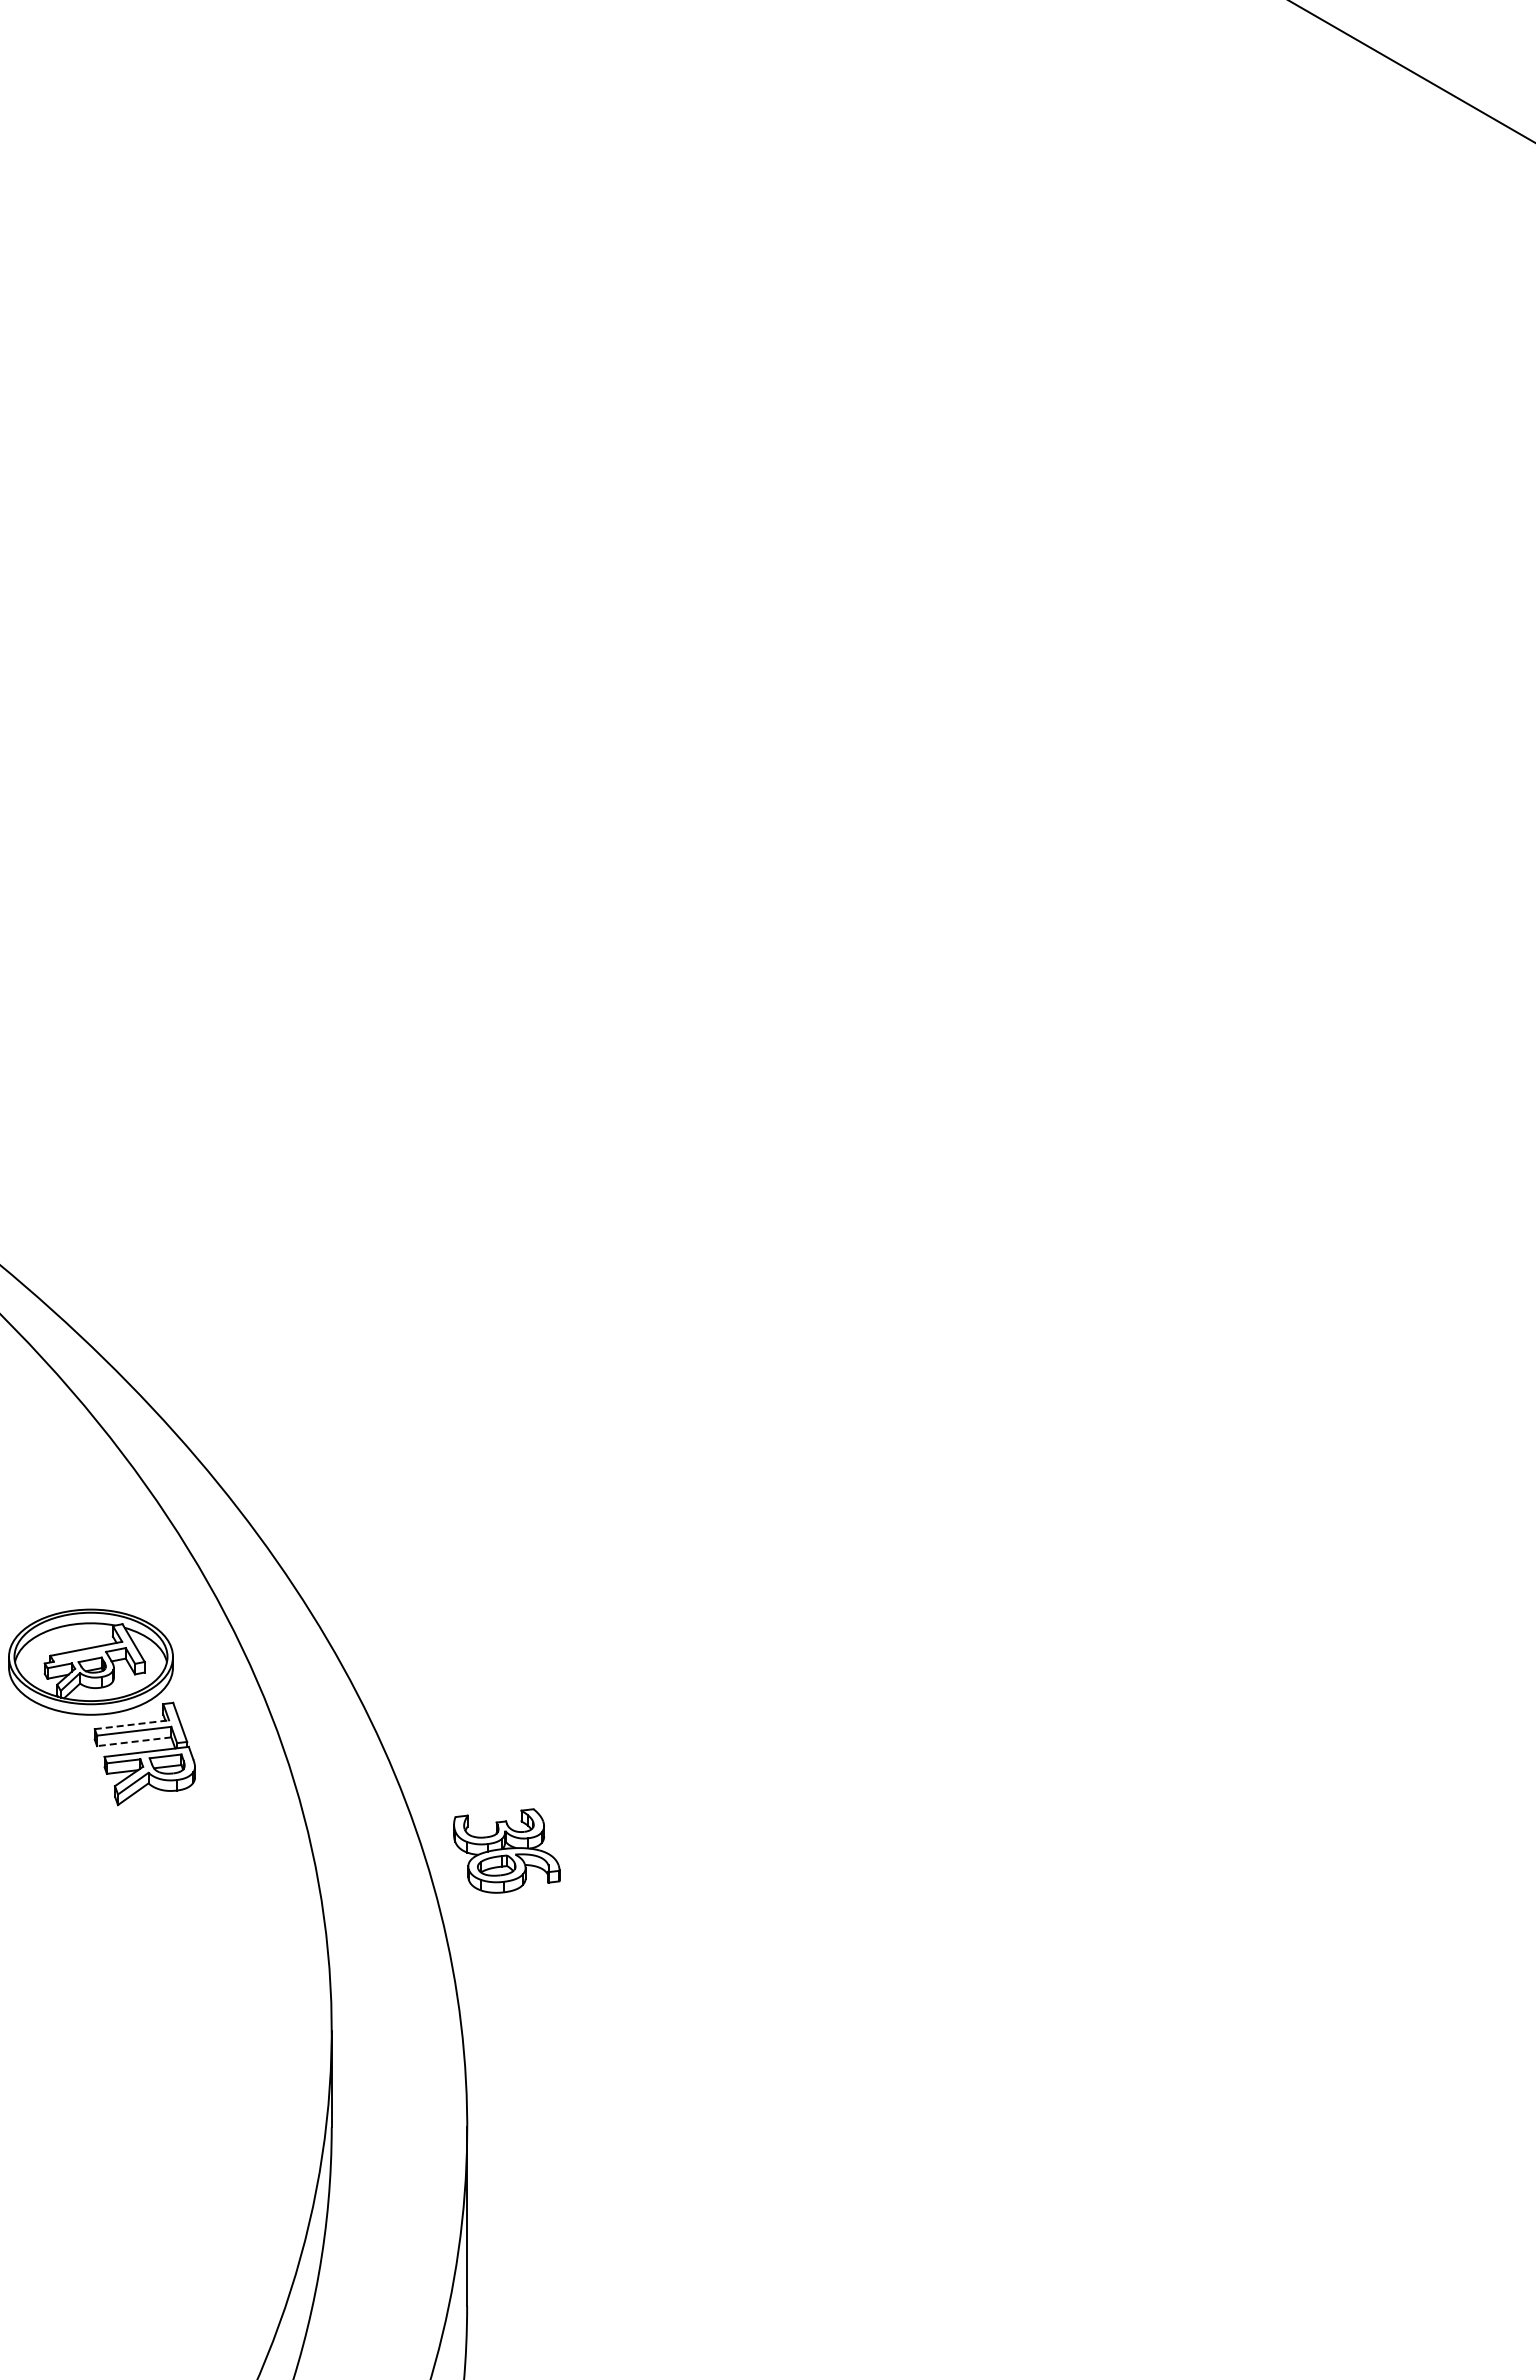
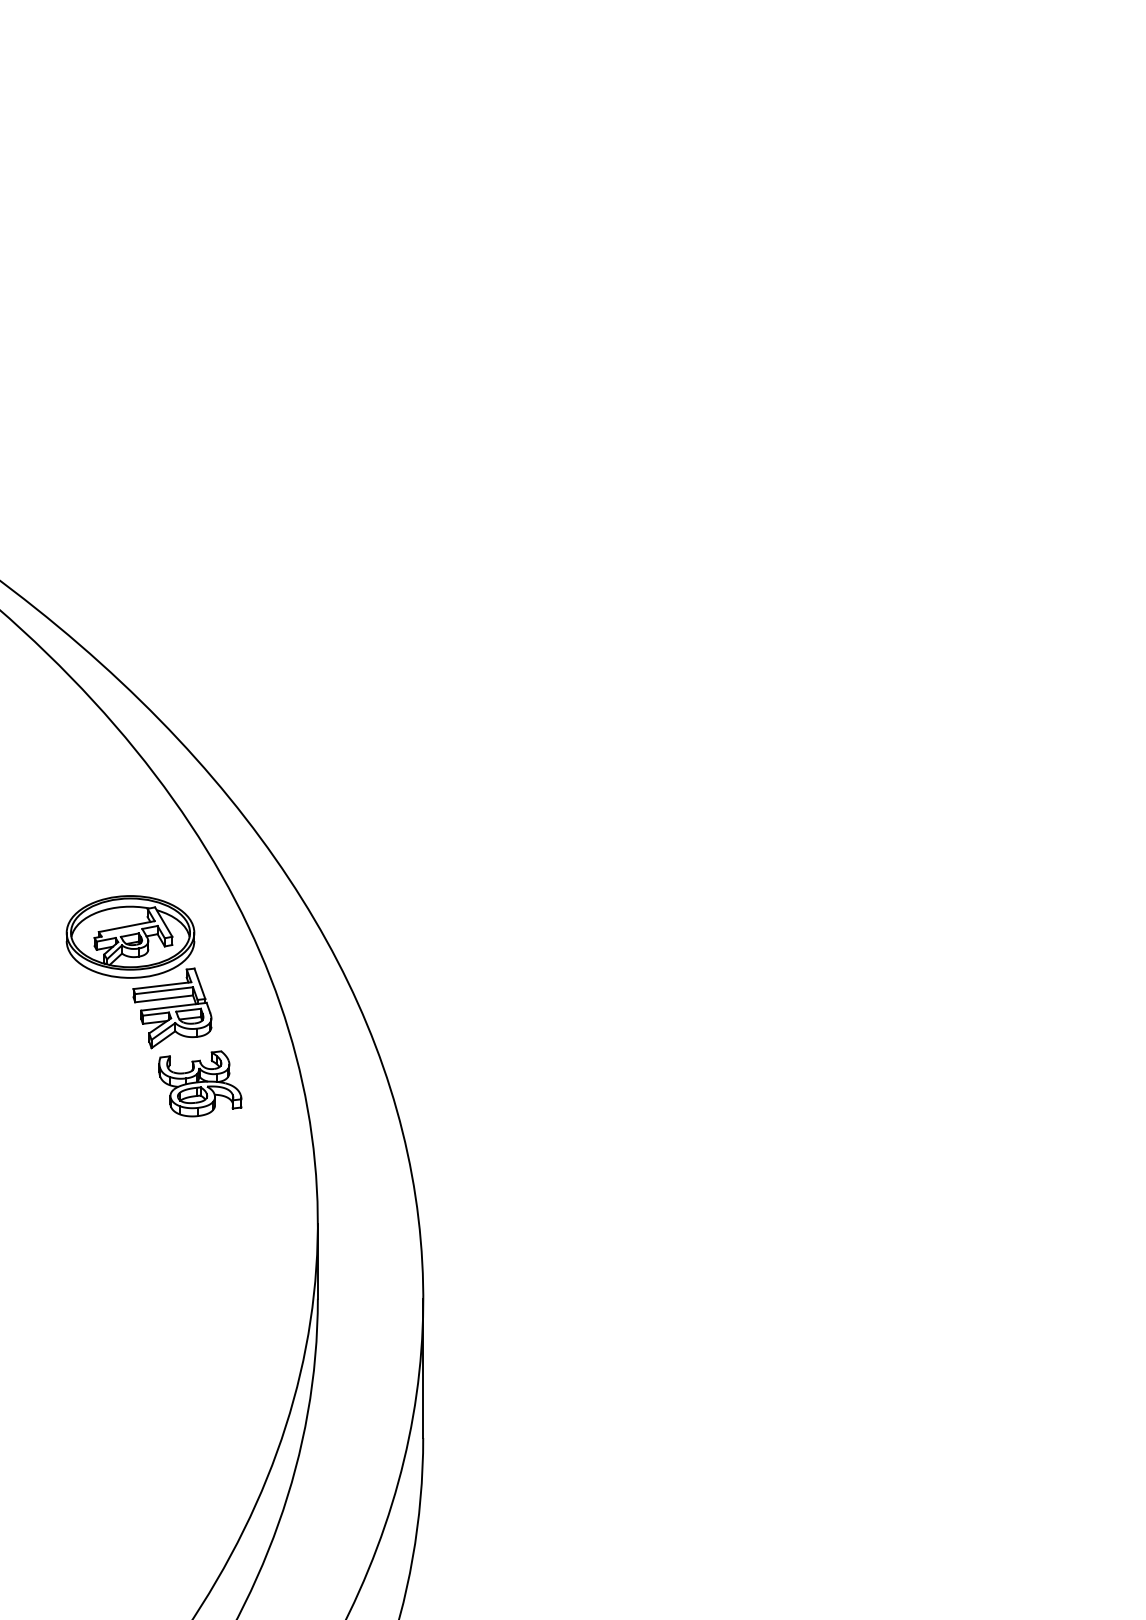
line: (132, 1724) -> (162, 985), dashed -> solid
line: (133, 1741) -> (163, 998), dashed -> solid
part: (506, 1850) -> (200, 1083), moved

